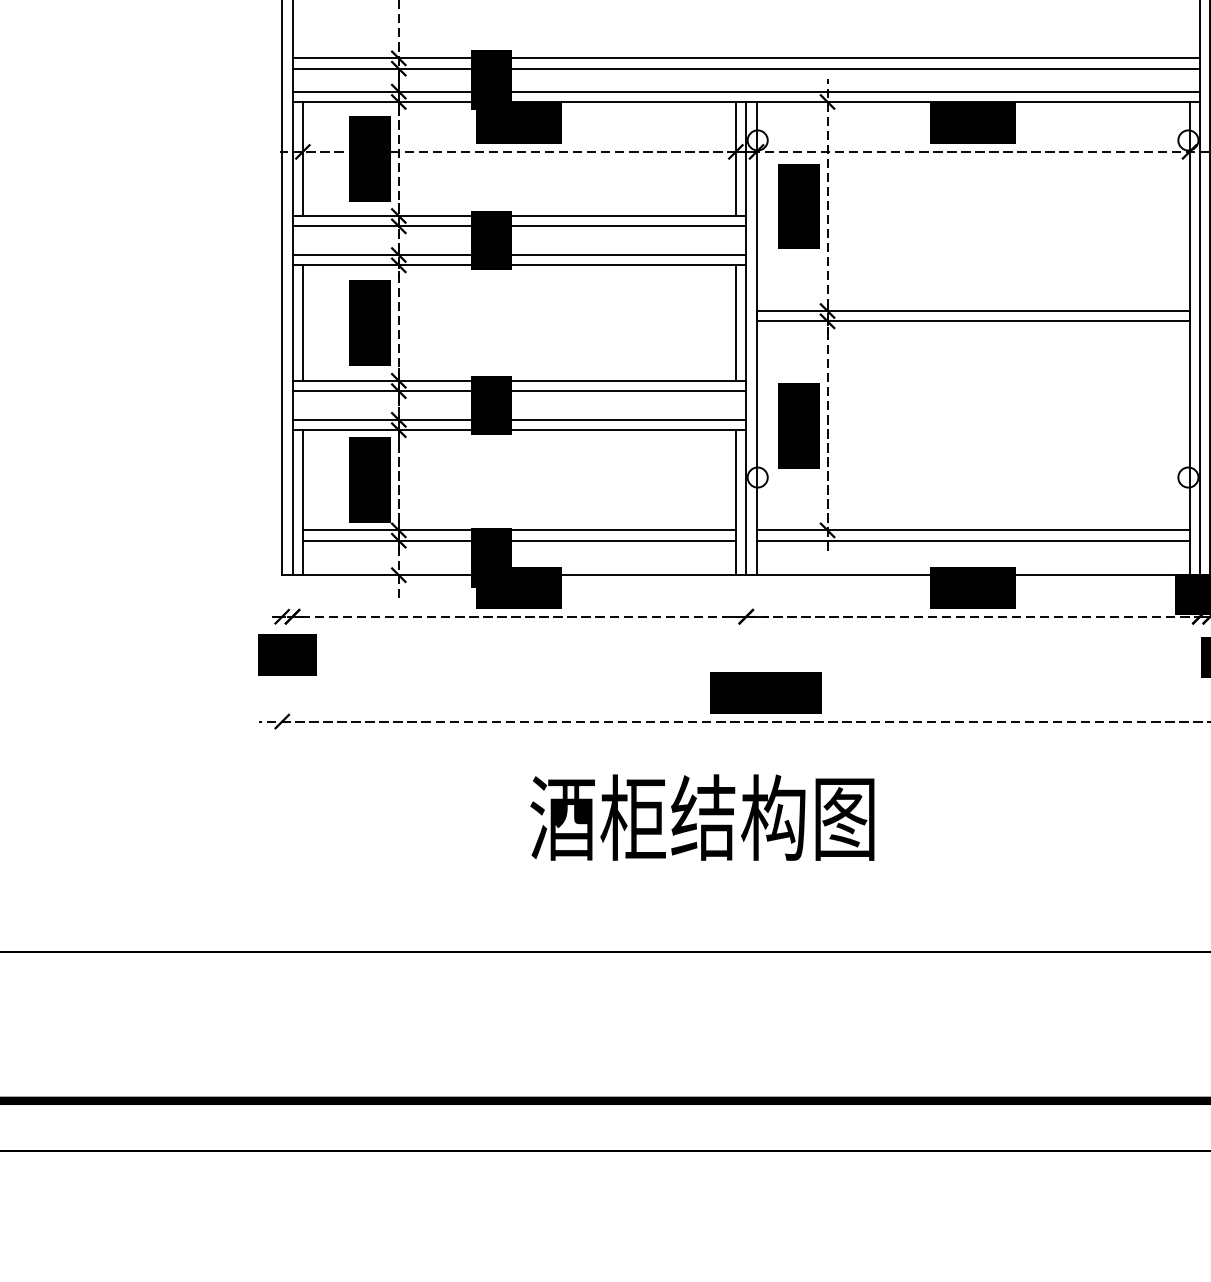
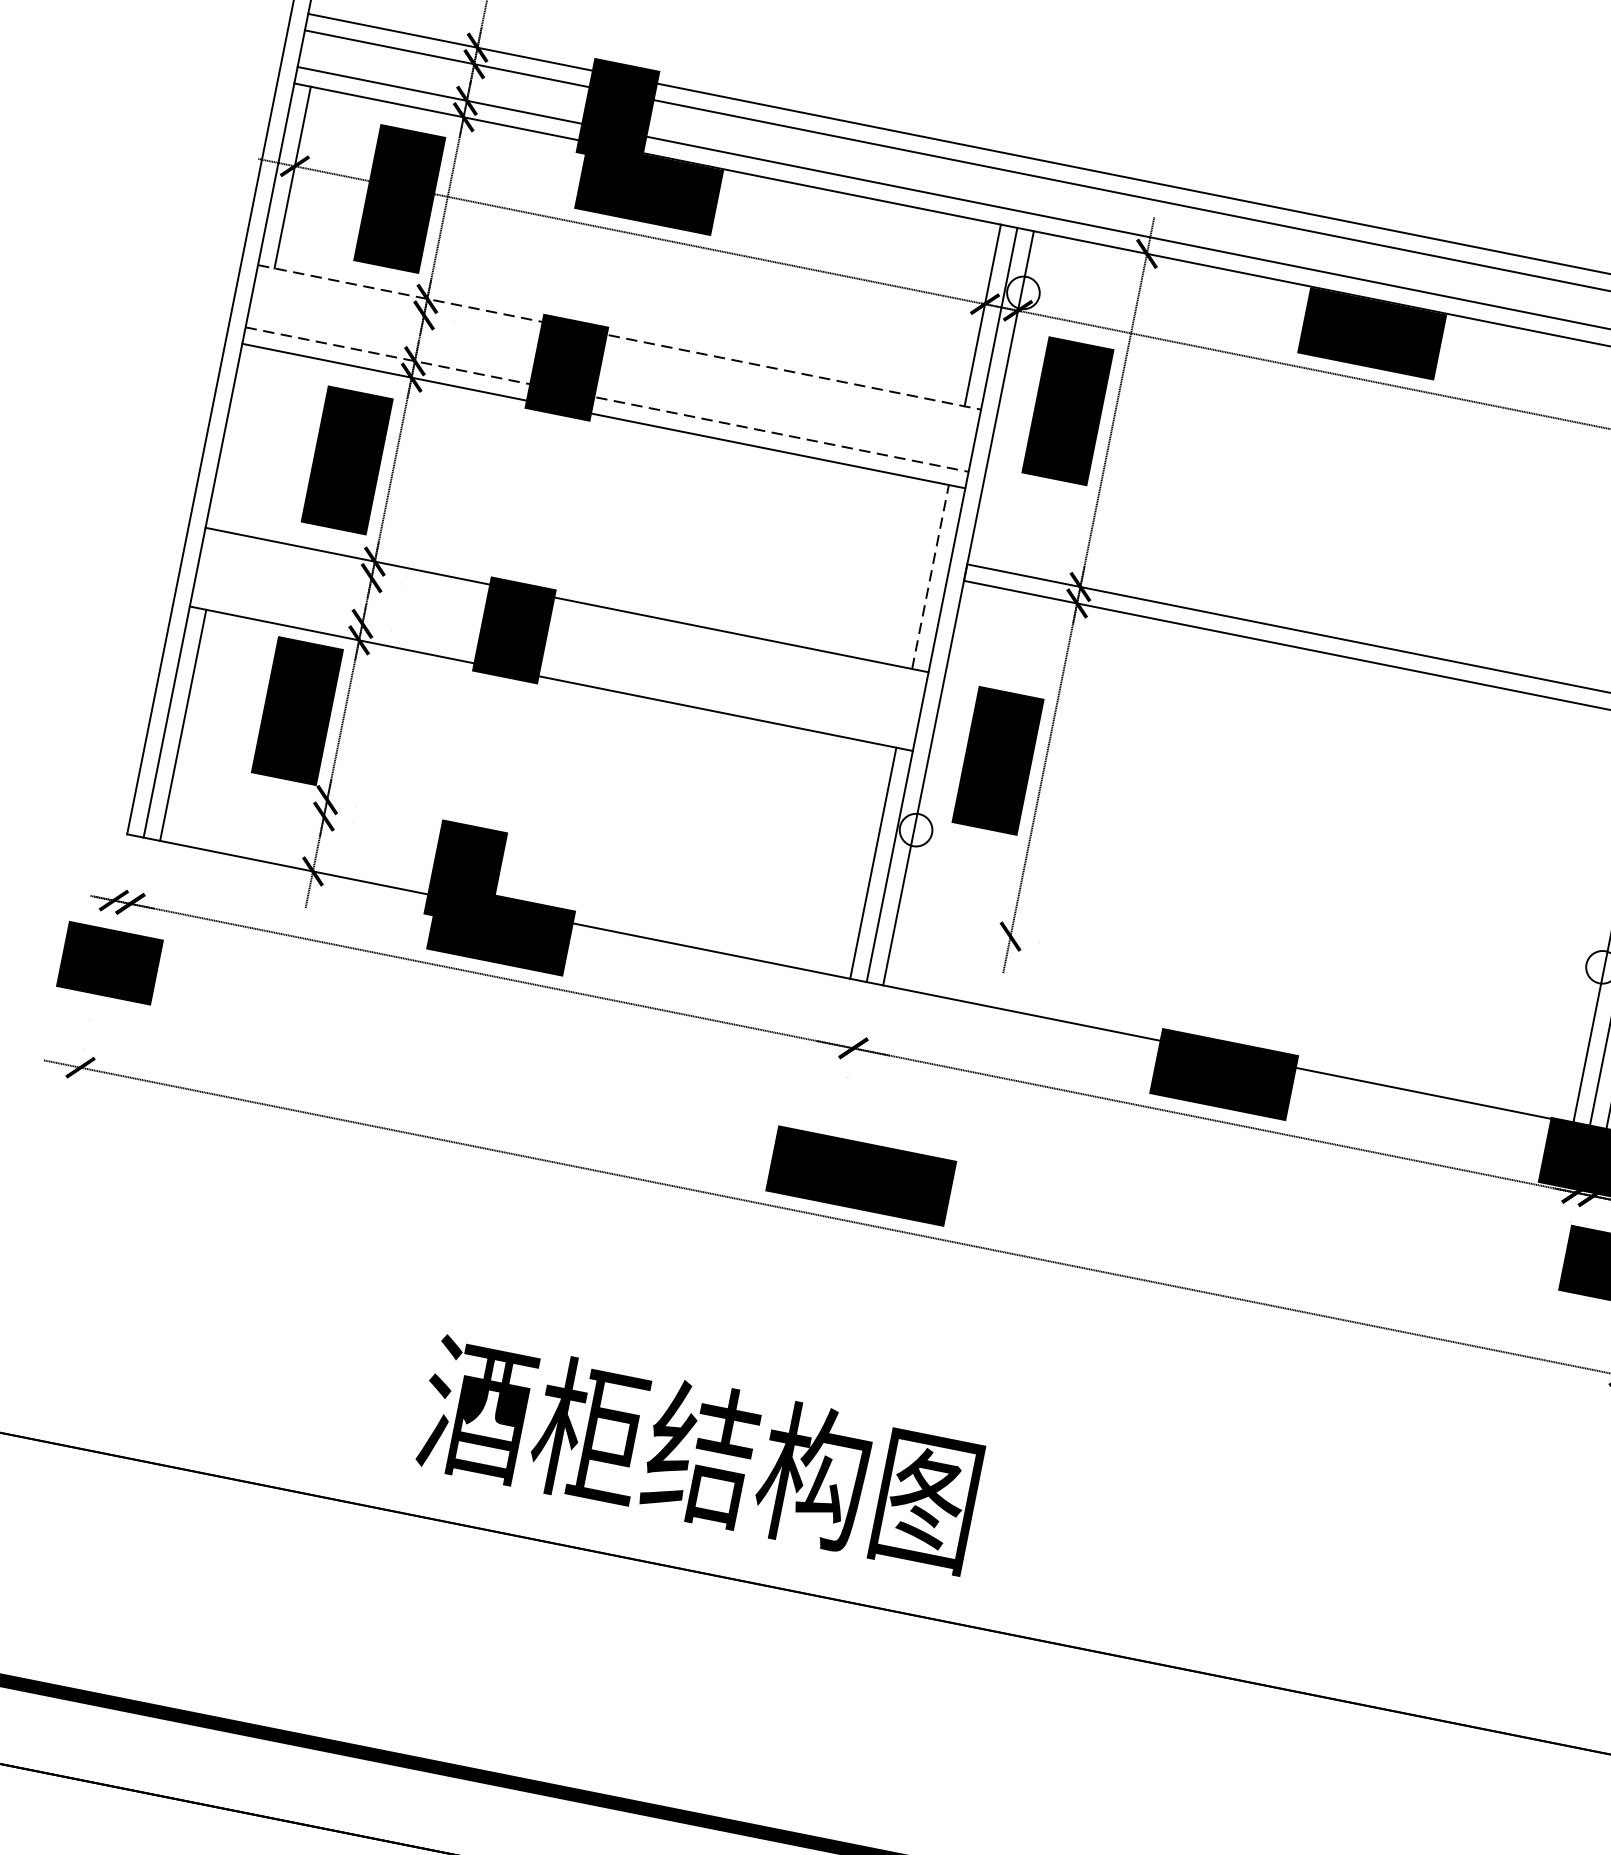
line: (519, 215) -> (619, 336), solid -> dashed
line: (519, 226) -> (616, 354), removed
line: (519, 255) -> (607, 400), solid -> dashed
line: (302, 322) -> (239, 438), removed
line: (735, 323) -> (929, 577), solid -> dashed
line: (519, 391) -> (563, 617), removed
line: (519, 419) -> (554, 661), removed
line: (518, 530) -> (517, 838), removed
line: (972, 530) -> (1241, 982), removed
line: (518, 540) -> (514, 854), removed
line: (972, 540) -> (1238, 998), removed
text: (702, 817) -> (700, 1453), moved

